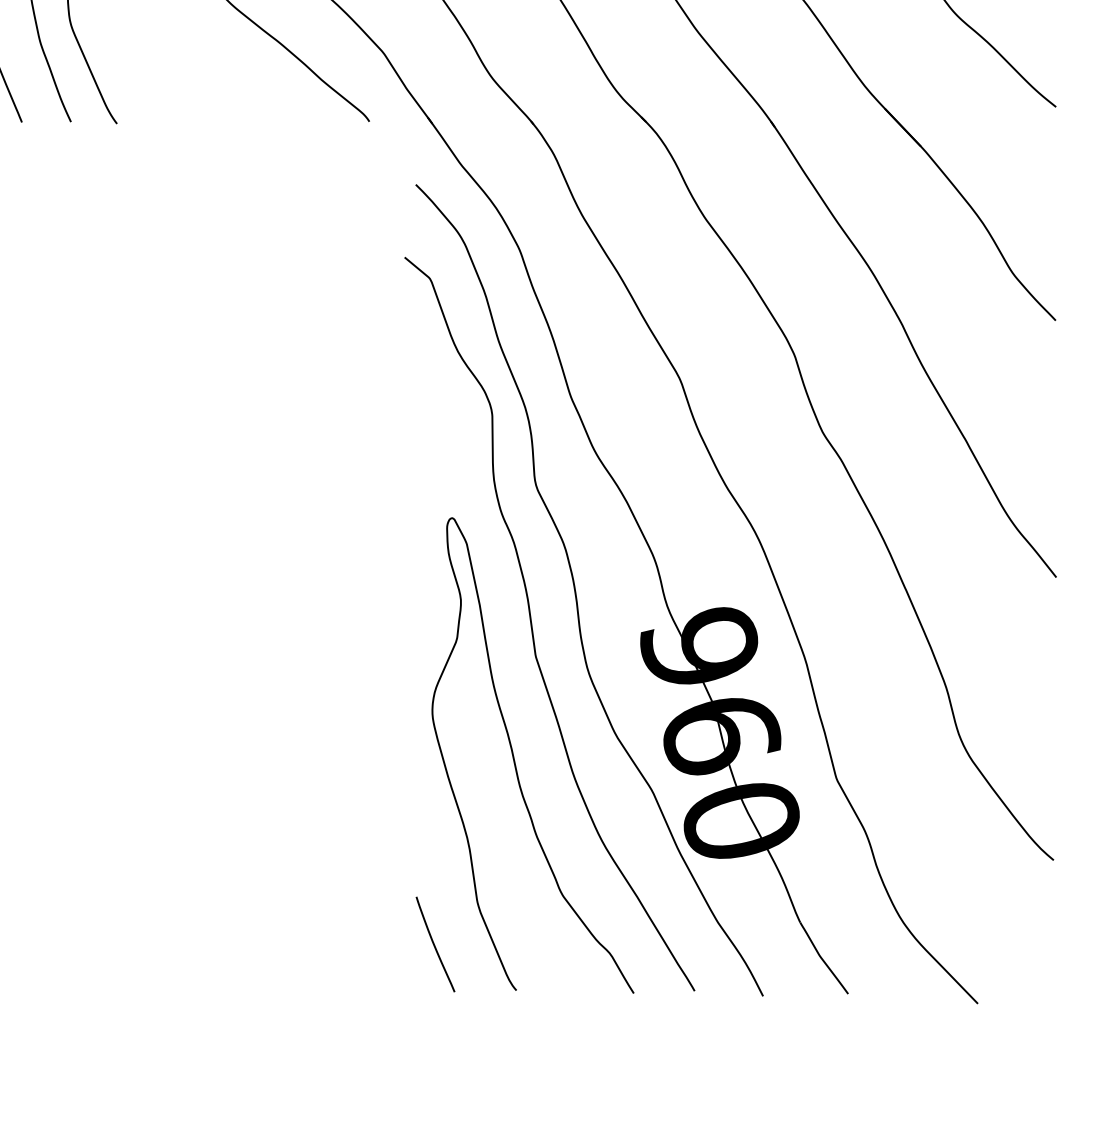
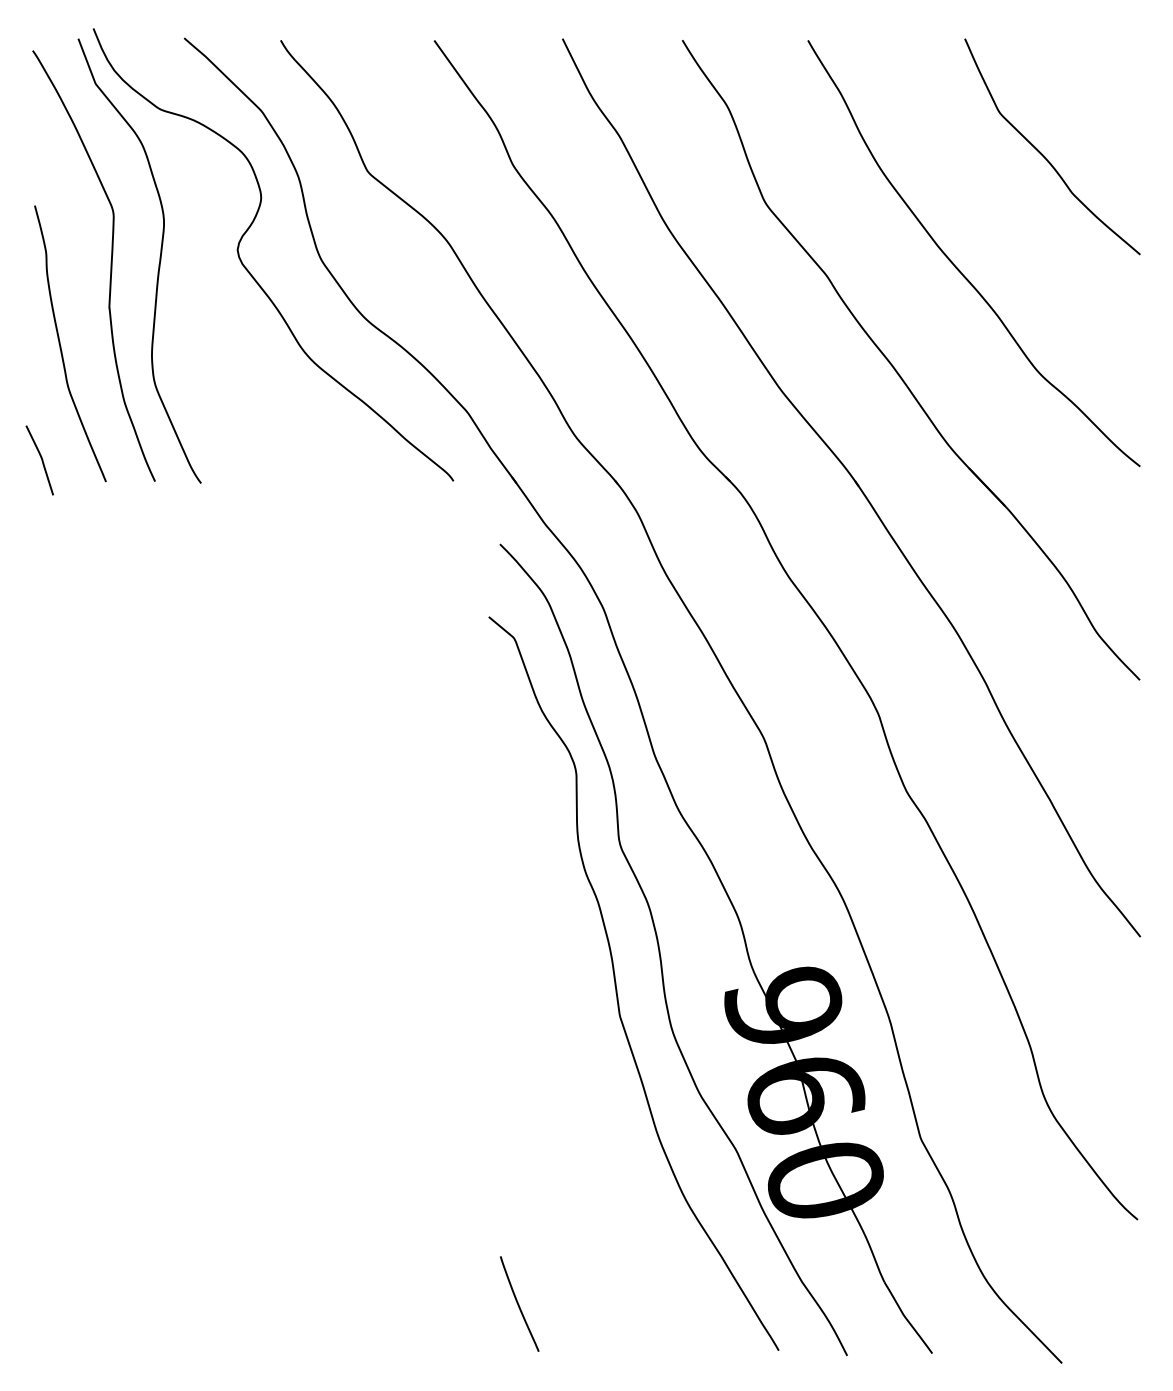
curve: (515, 759) -> (599, 1119), removed

